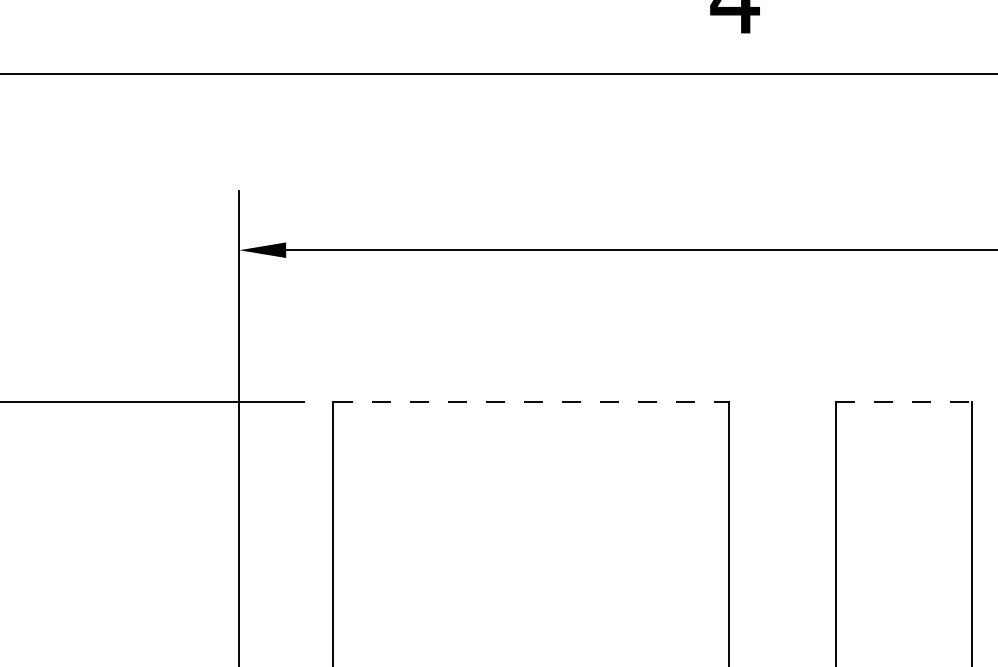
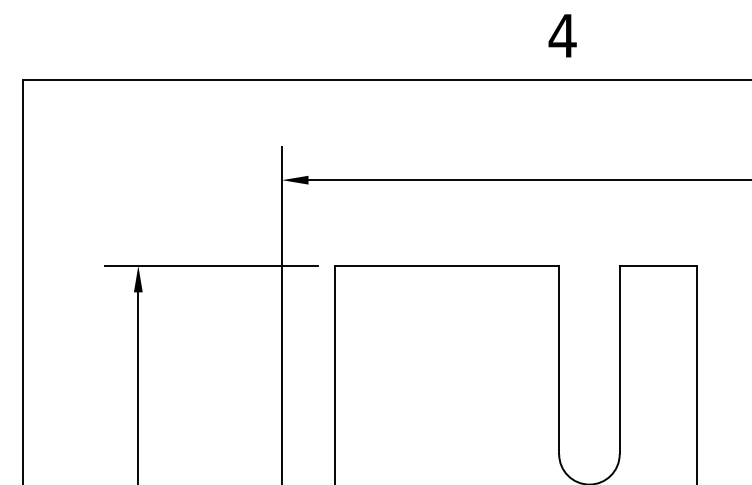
line: (531, 400) -> (447, 265), dashed -> solid
line: (904, 400) -> (658, 265), dashed -> solid

